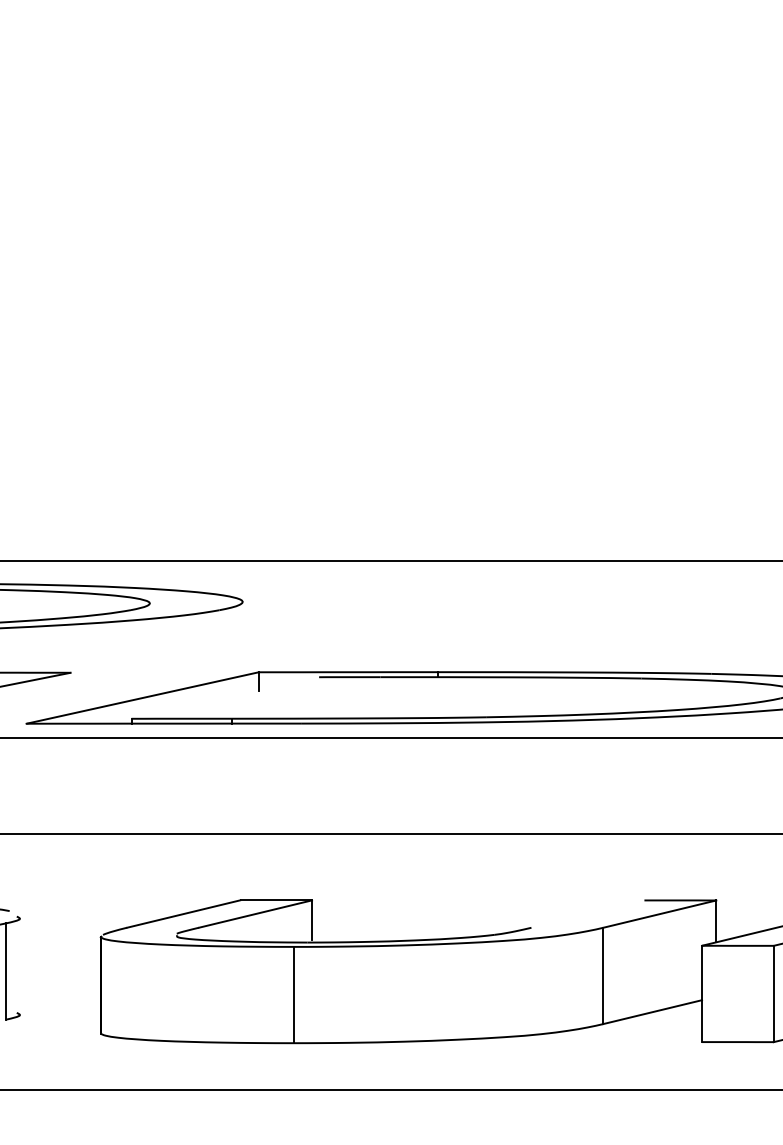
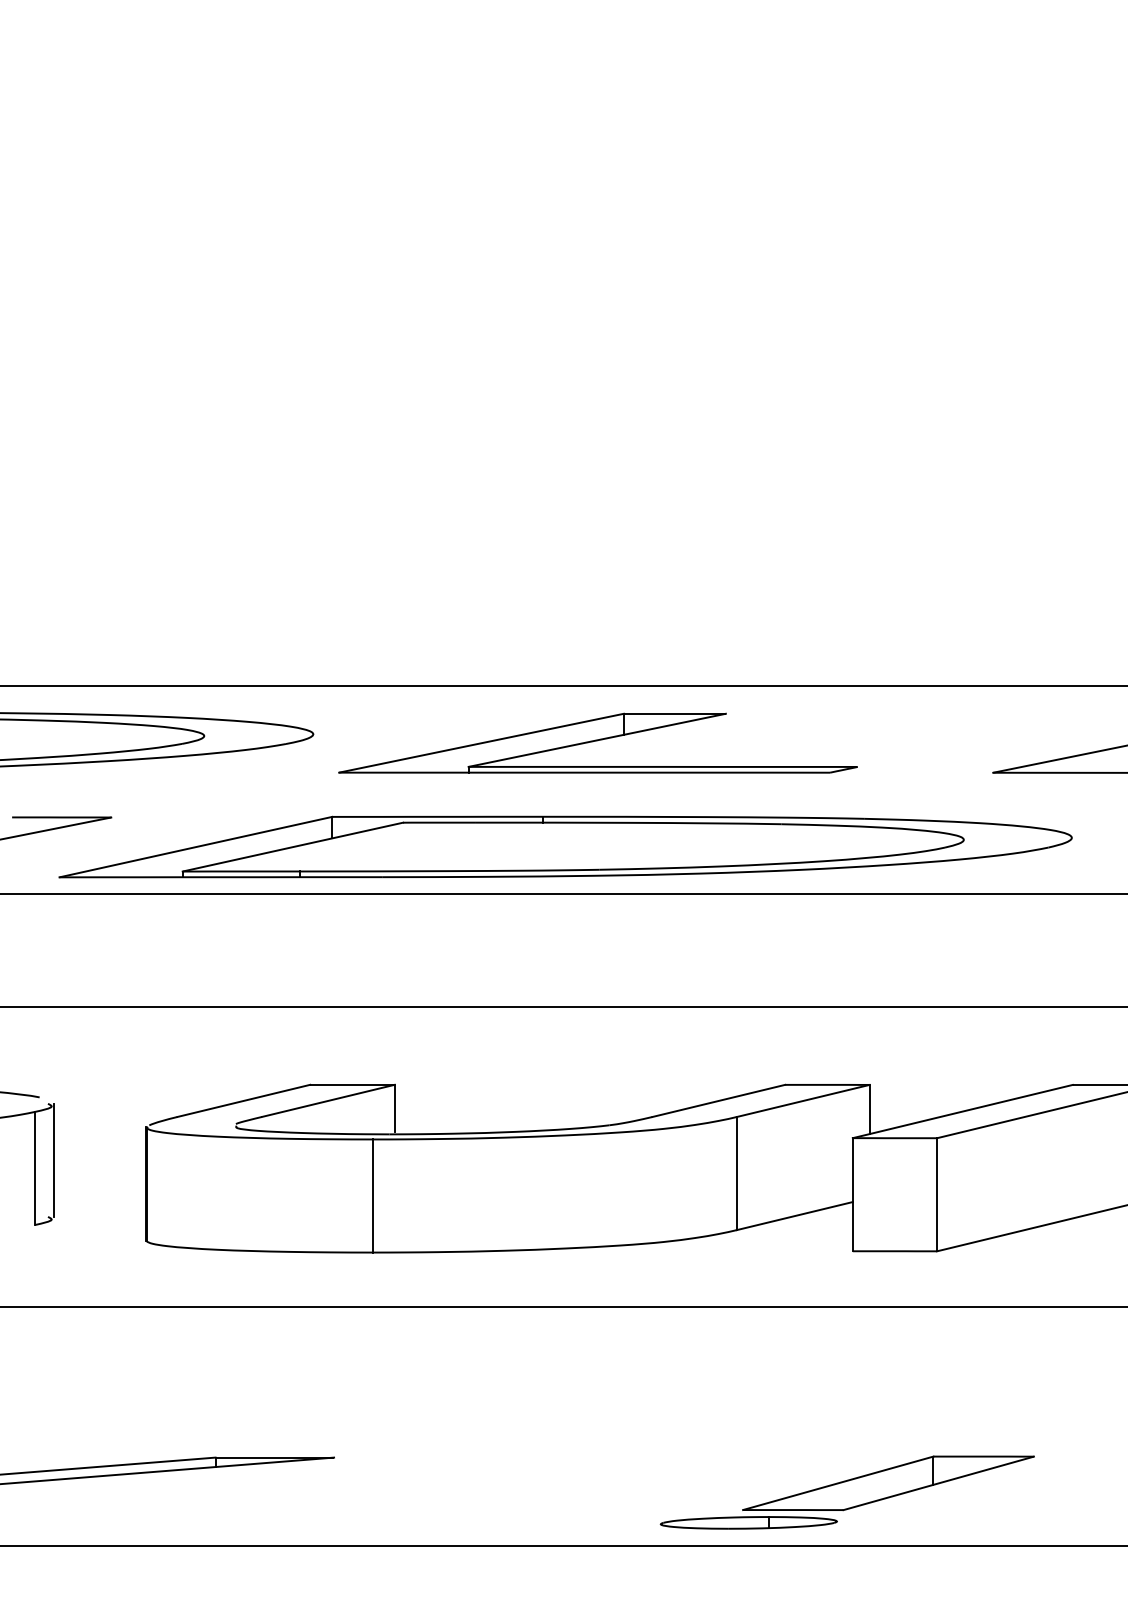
part: (484, 608) -> (597, 742), added
line: (224, 697) -> (292, 846), added
line: (587, 913) -> (718, 1100), added
line: (22, 963) -> (54, 1159), added

